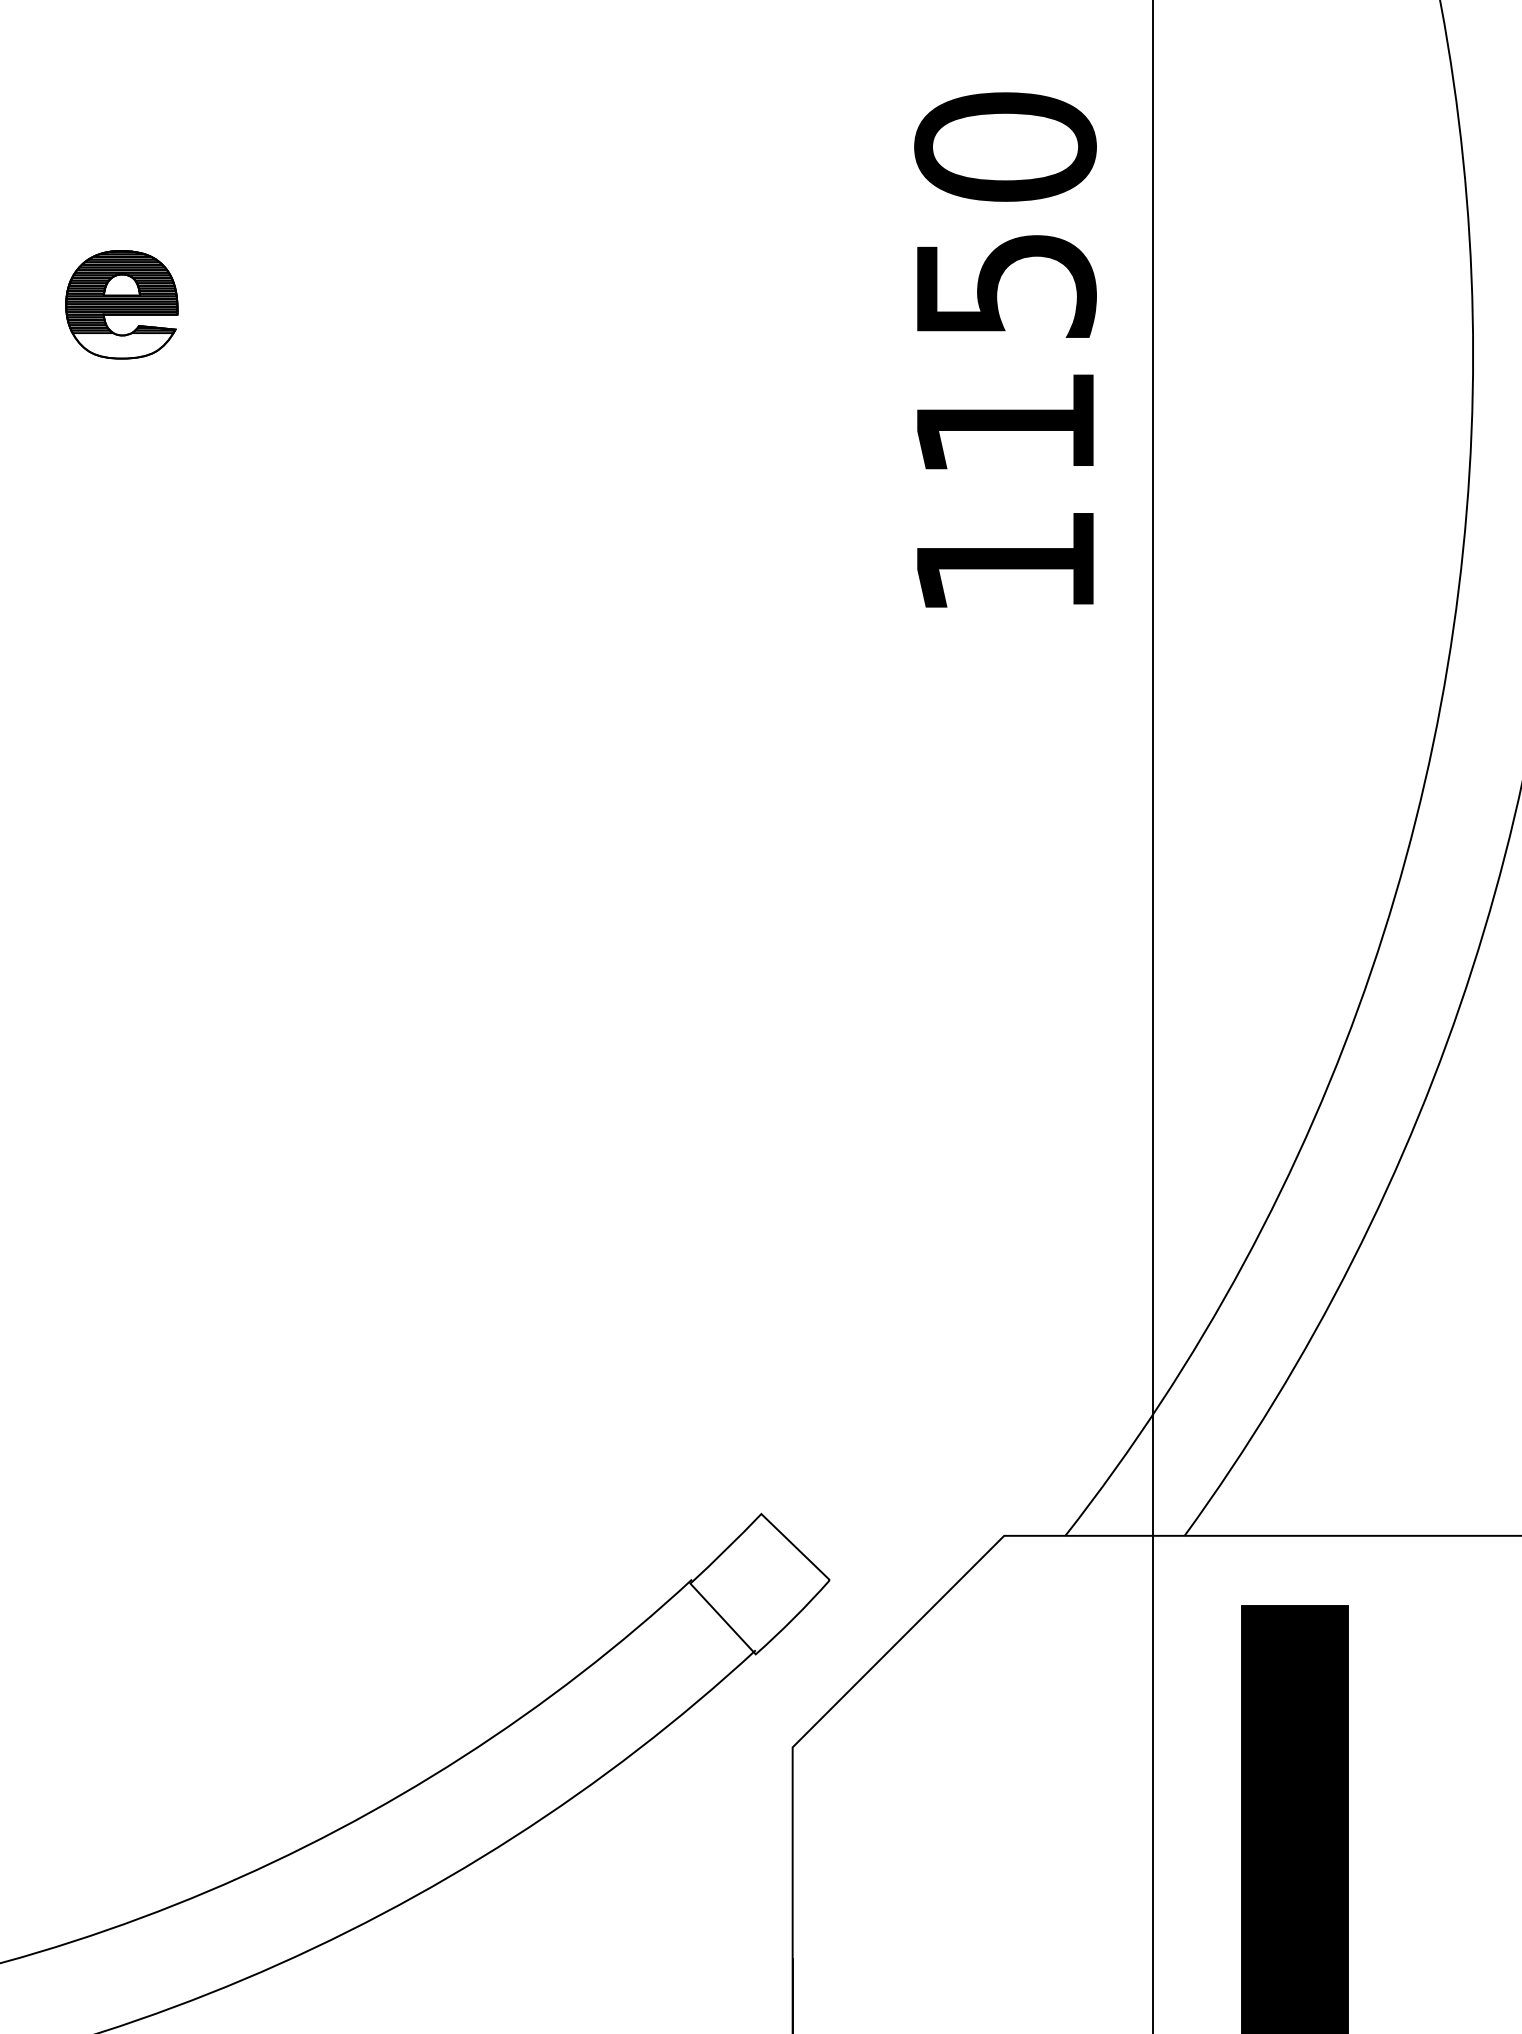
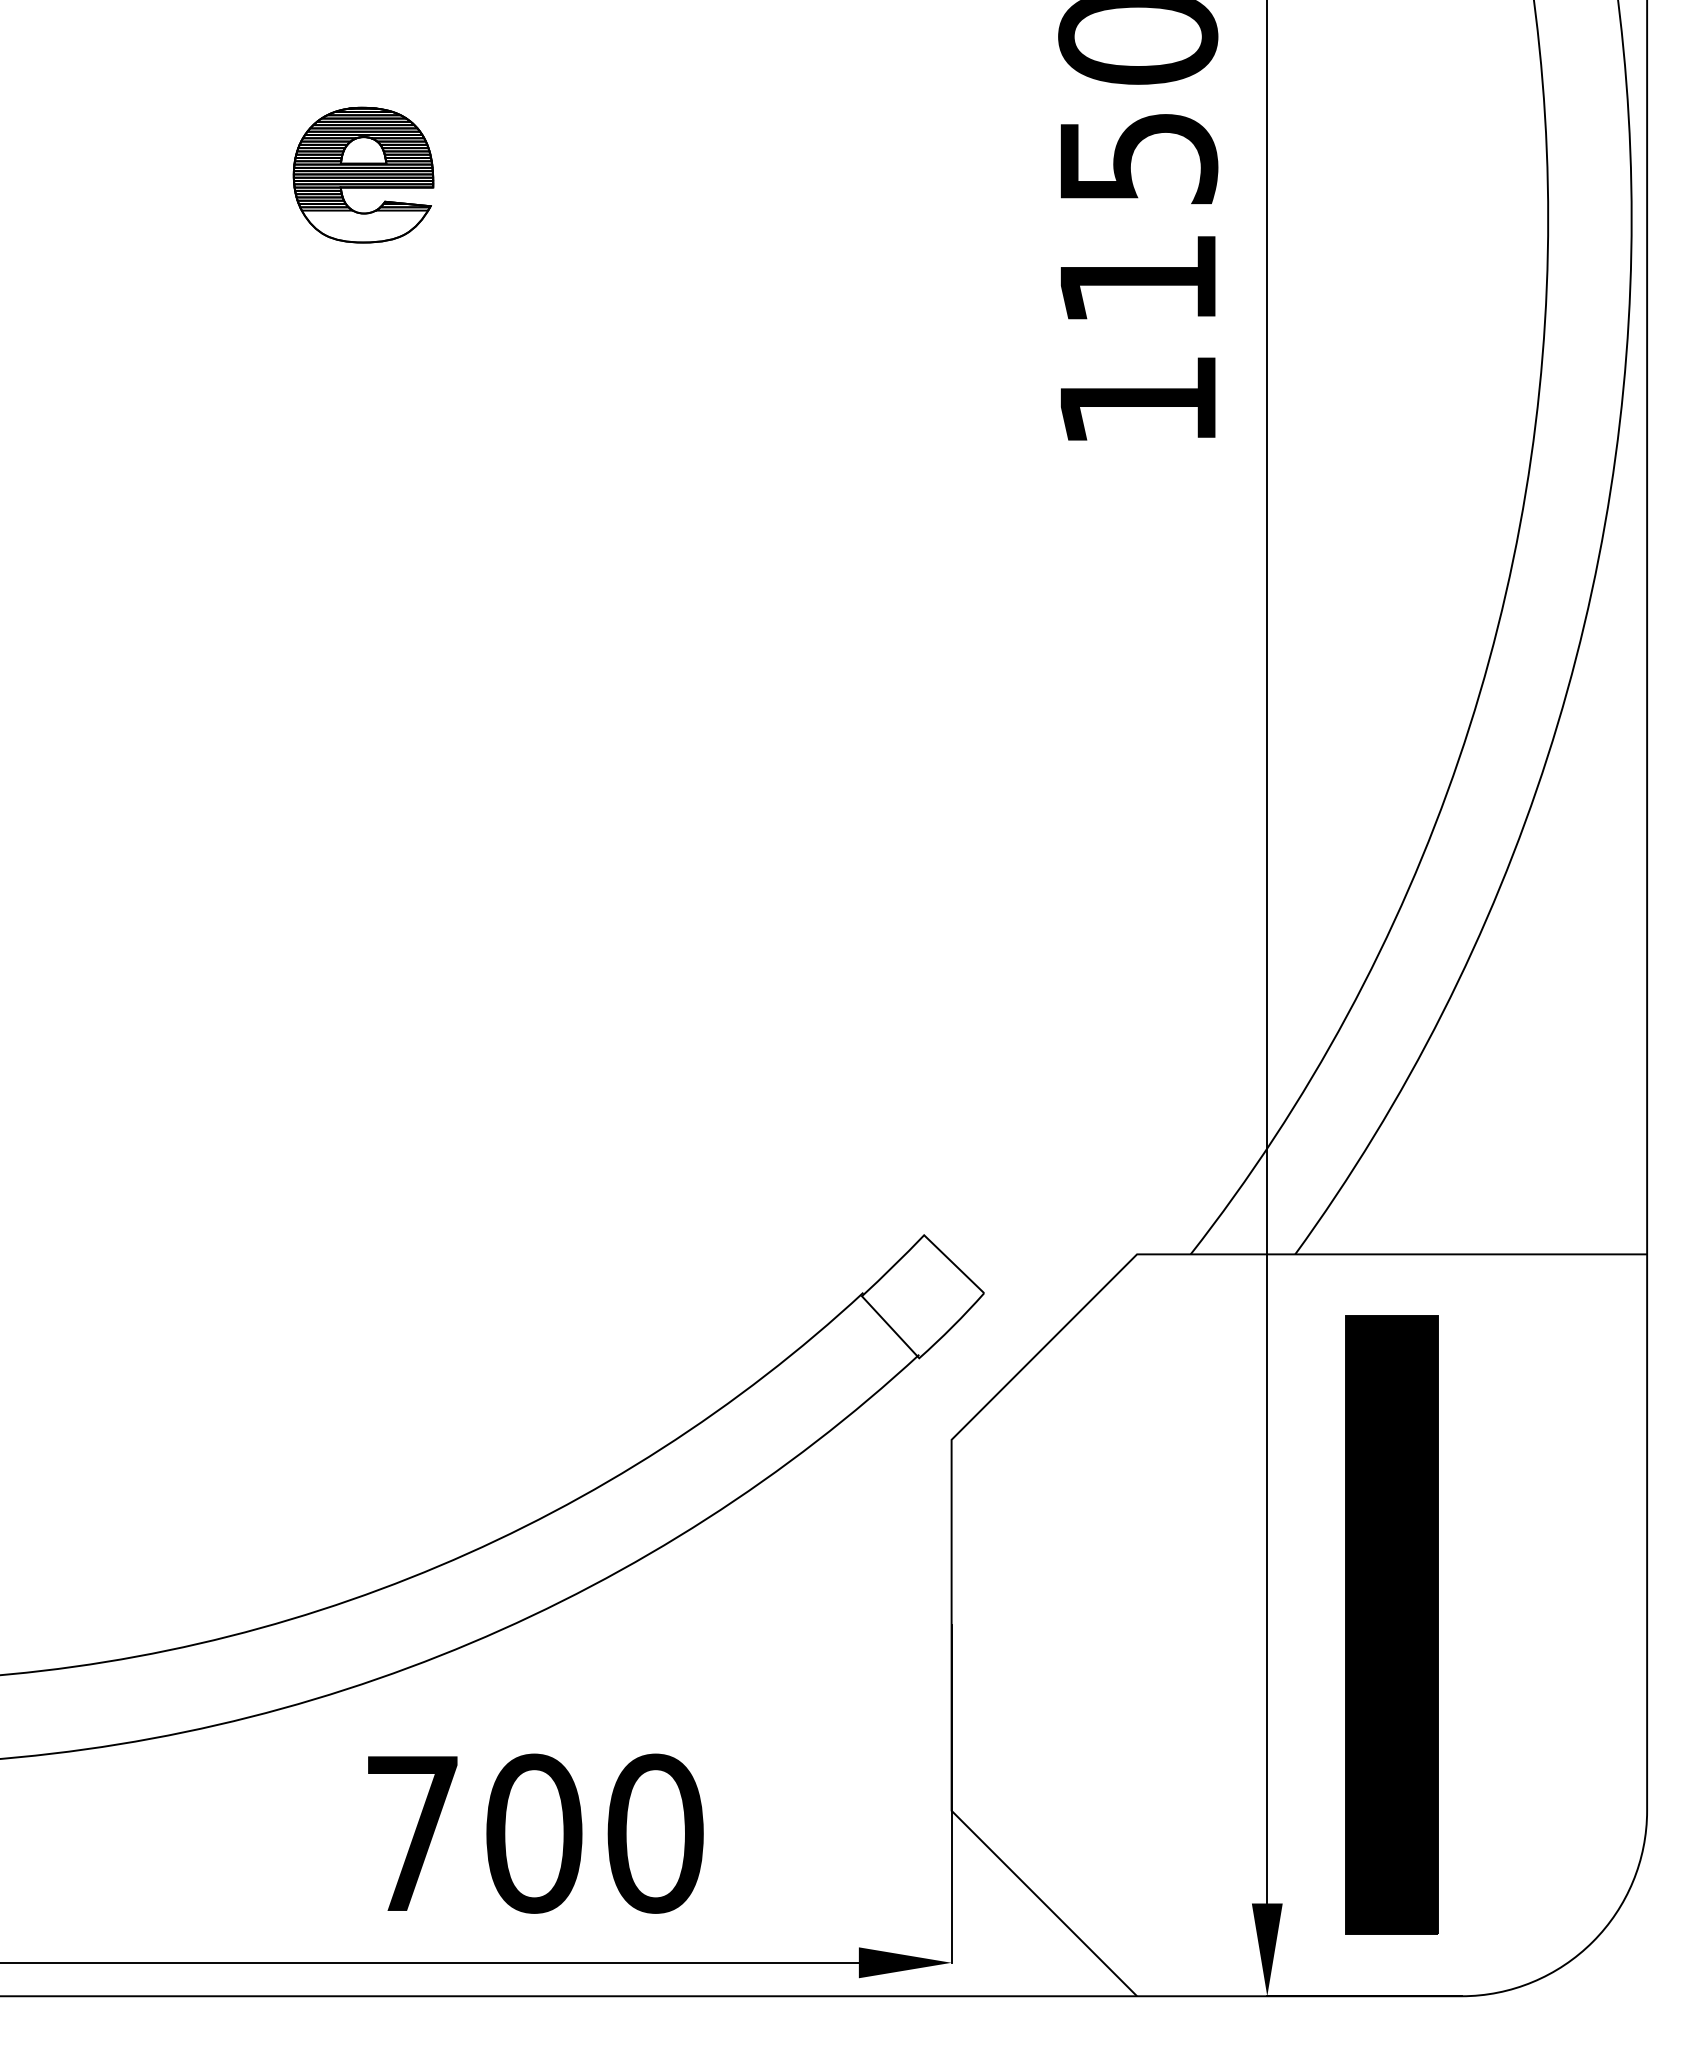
part: (121, 304) -> (363, 174), size x1.43

